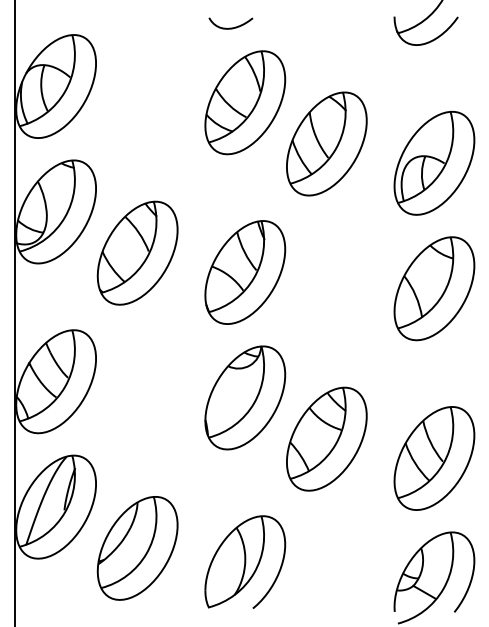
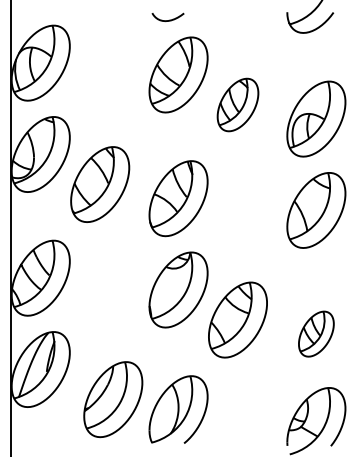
part: (326, 143) -> (237, 104), size x0.7
part: (434, 458) -> (316, 334), size x0.6
part: (137, 548) -> (113, 399), moved

